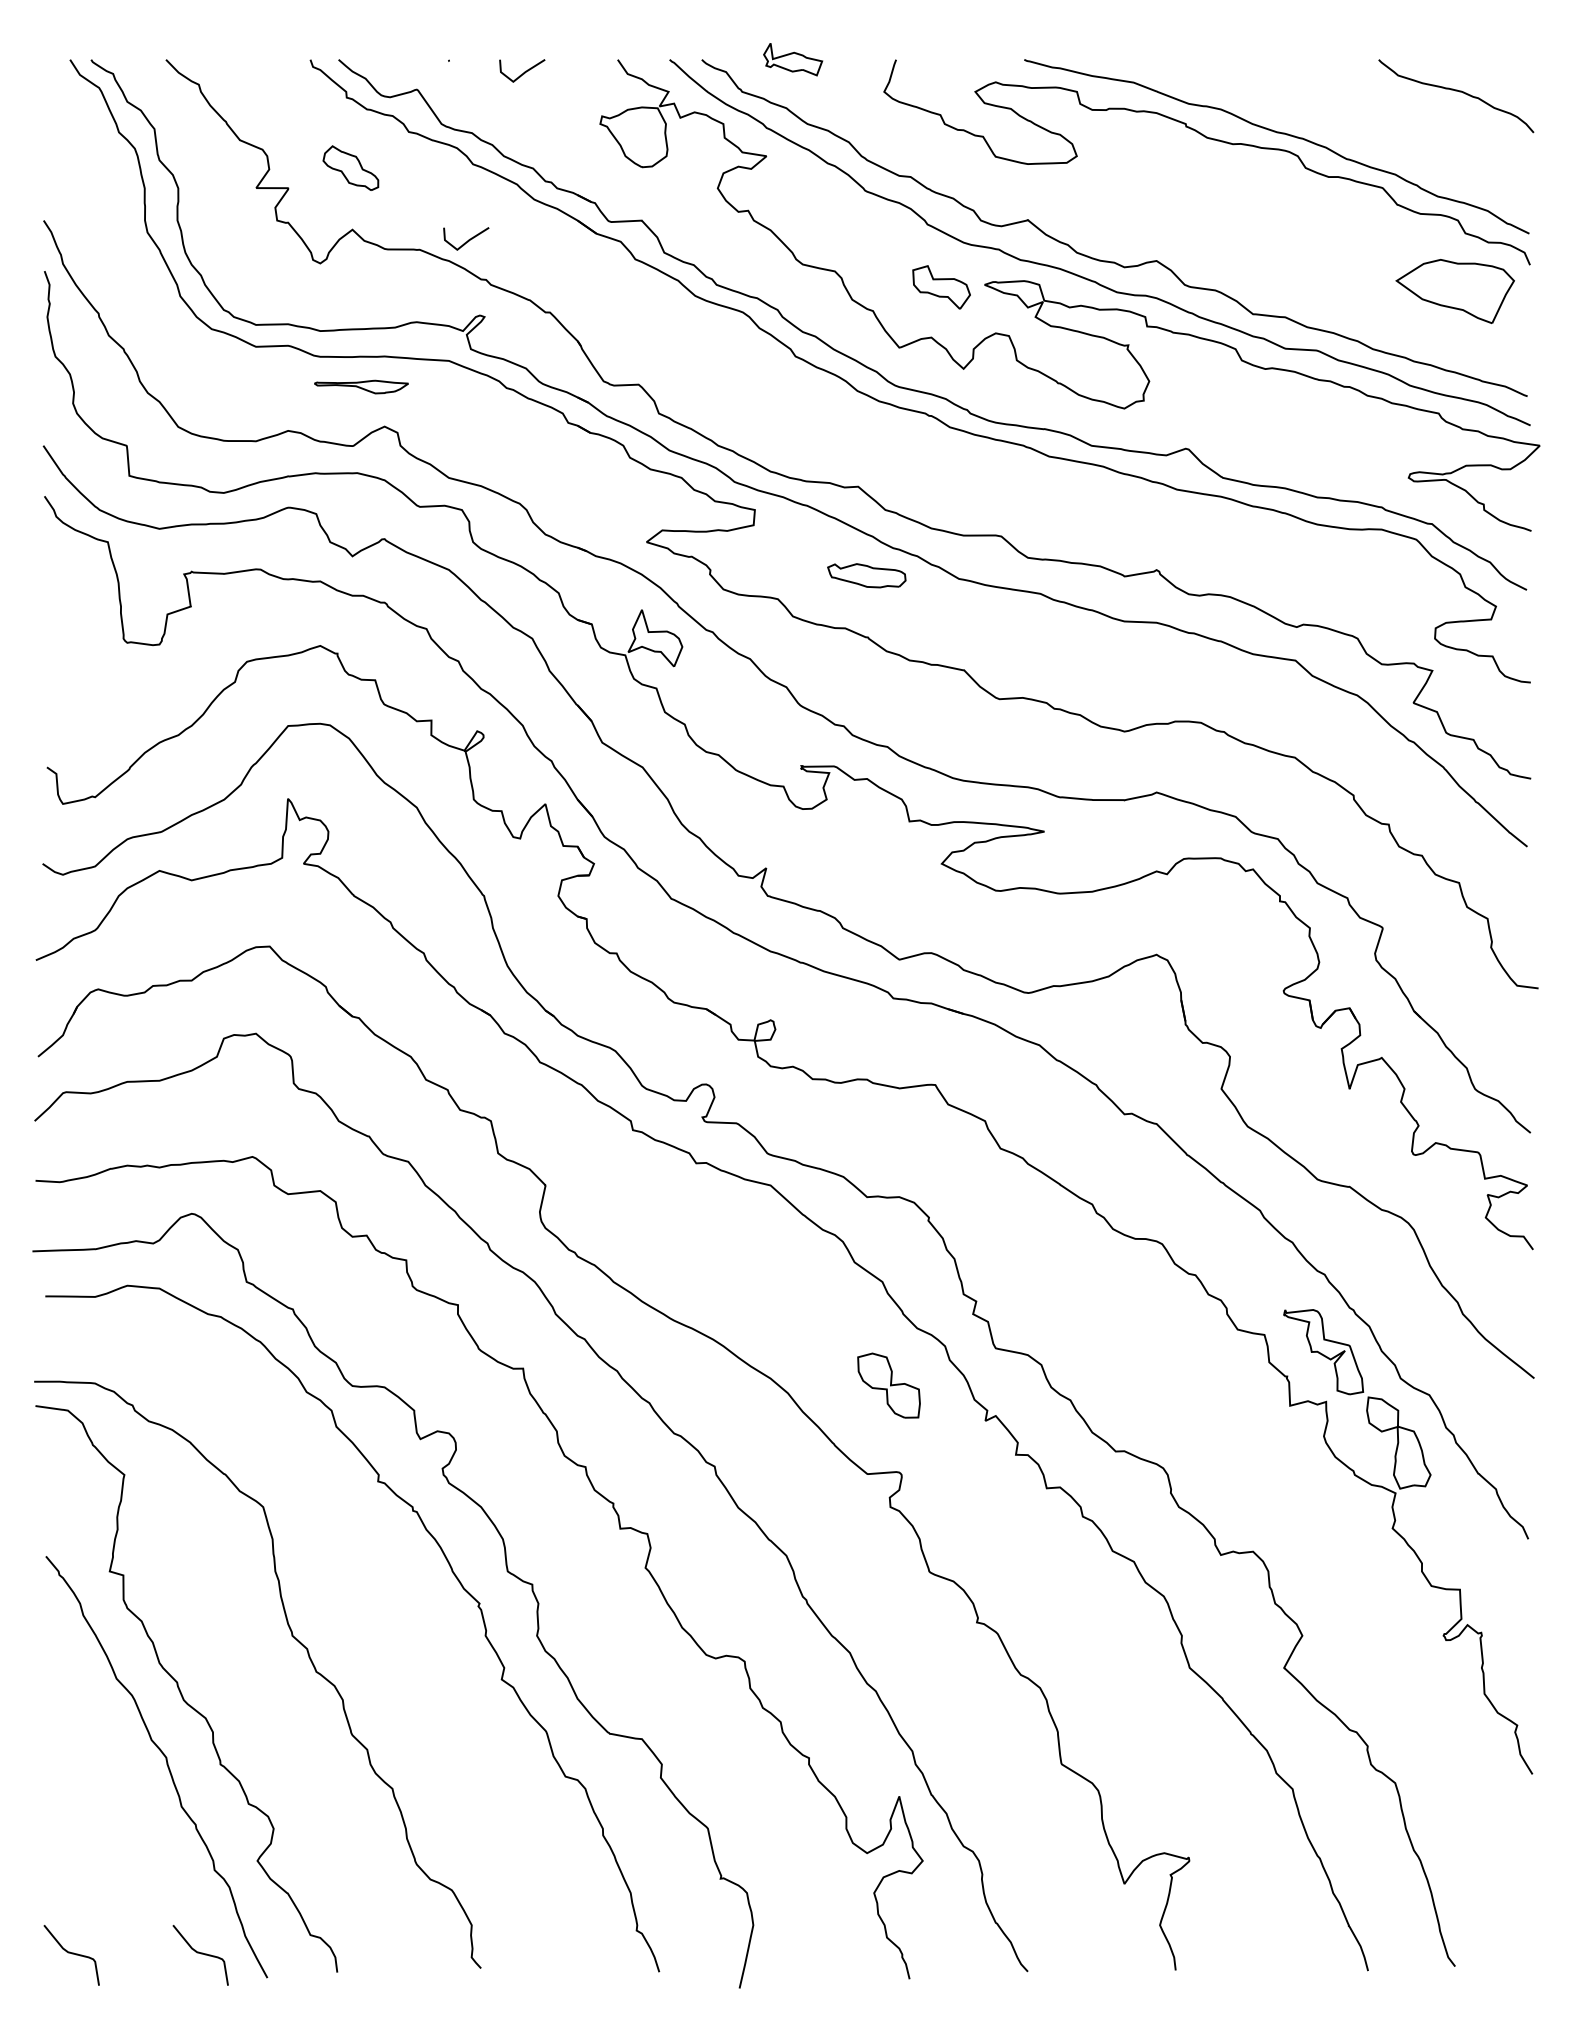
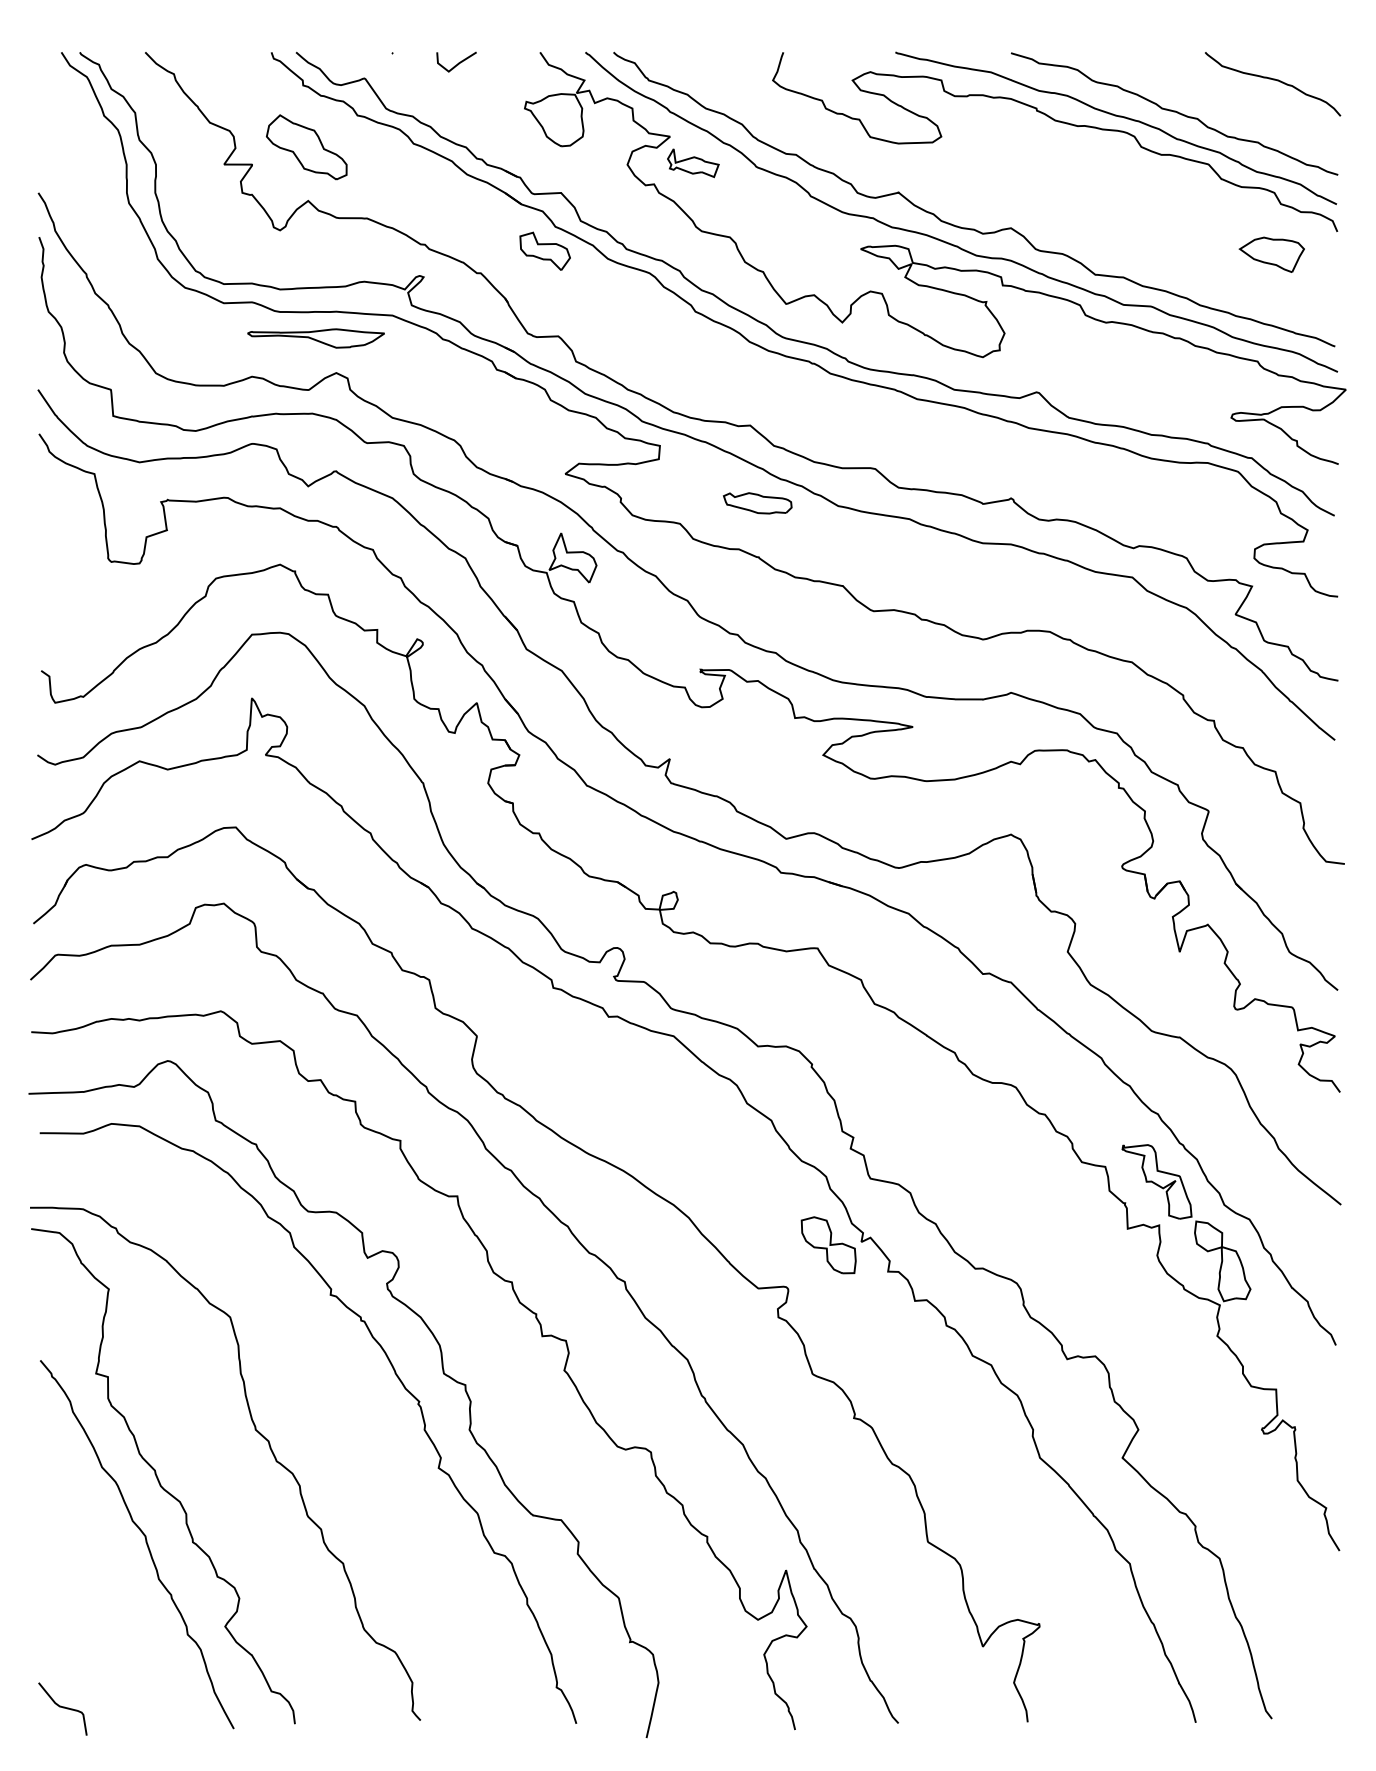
part: (793, 59) -> (693, 163), moved
curve: (1343, 128) -> (1174, 112), added
part: (350, 167) -> (306, 146), size x1.67
line: (468, 239) -> (409, 209), removed
part: (941, 287) -> (545, 251), moved
part: (1454, 291) -> (1271, 254), size x0.62
part: (361, 386) -> (316, 337), size x1.67
part: (888, 1385) -> (828, 1245), moved
curve: (201, 1954) -> (176, 1708), removed

